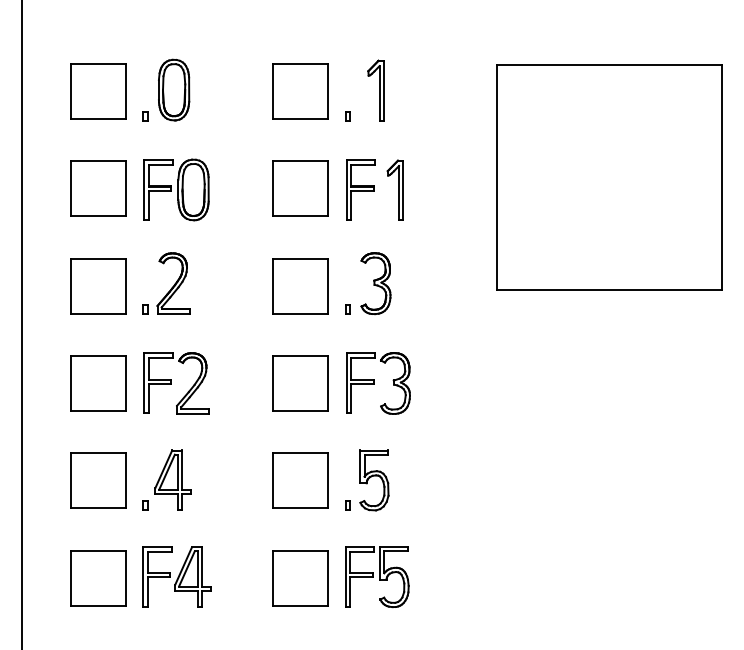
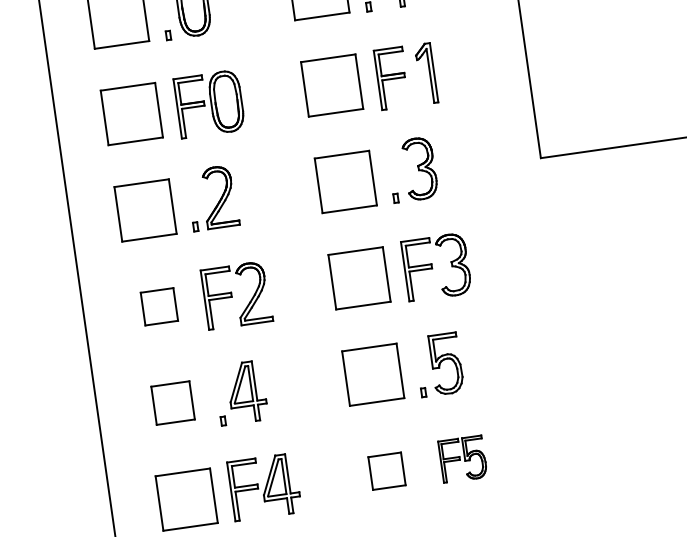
part: (98, 383) -> (159, 306), size x0.6
part: (98, 480) -> (173, 402), size x0.7
part: (377, 577) -> (463, 459), size x0.7
part: (300, 578) -> (387, 471), size x0.6

